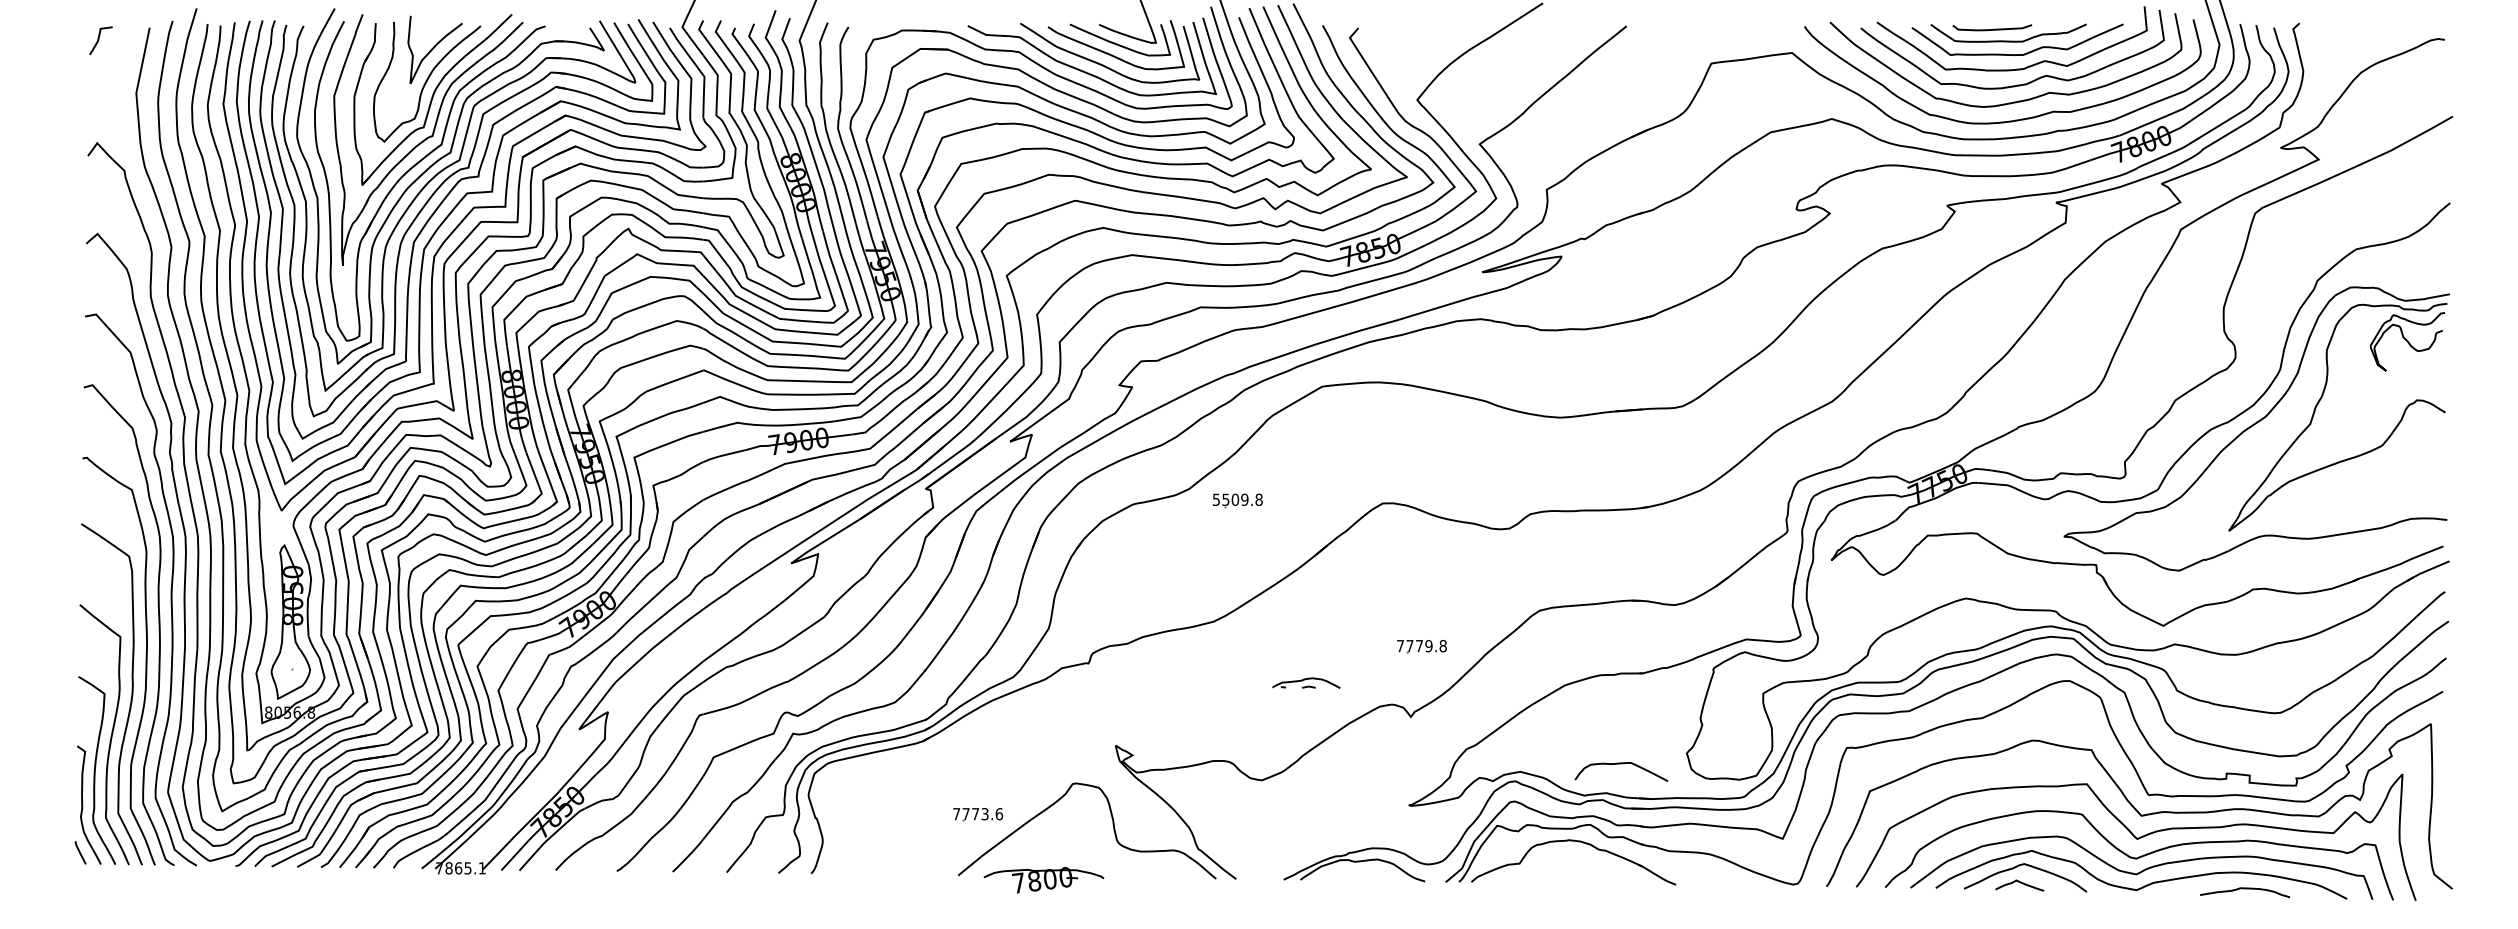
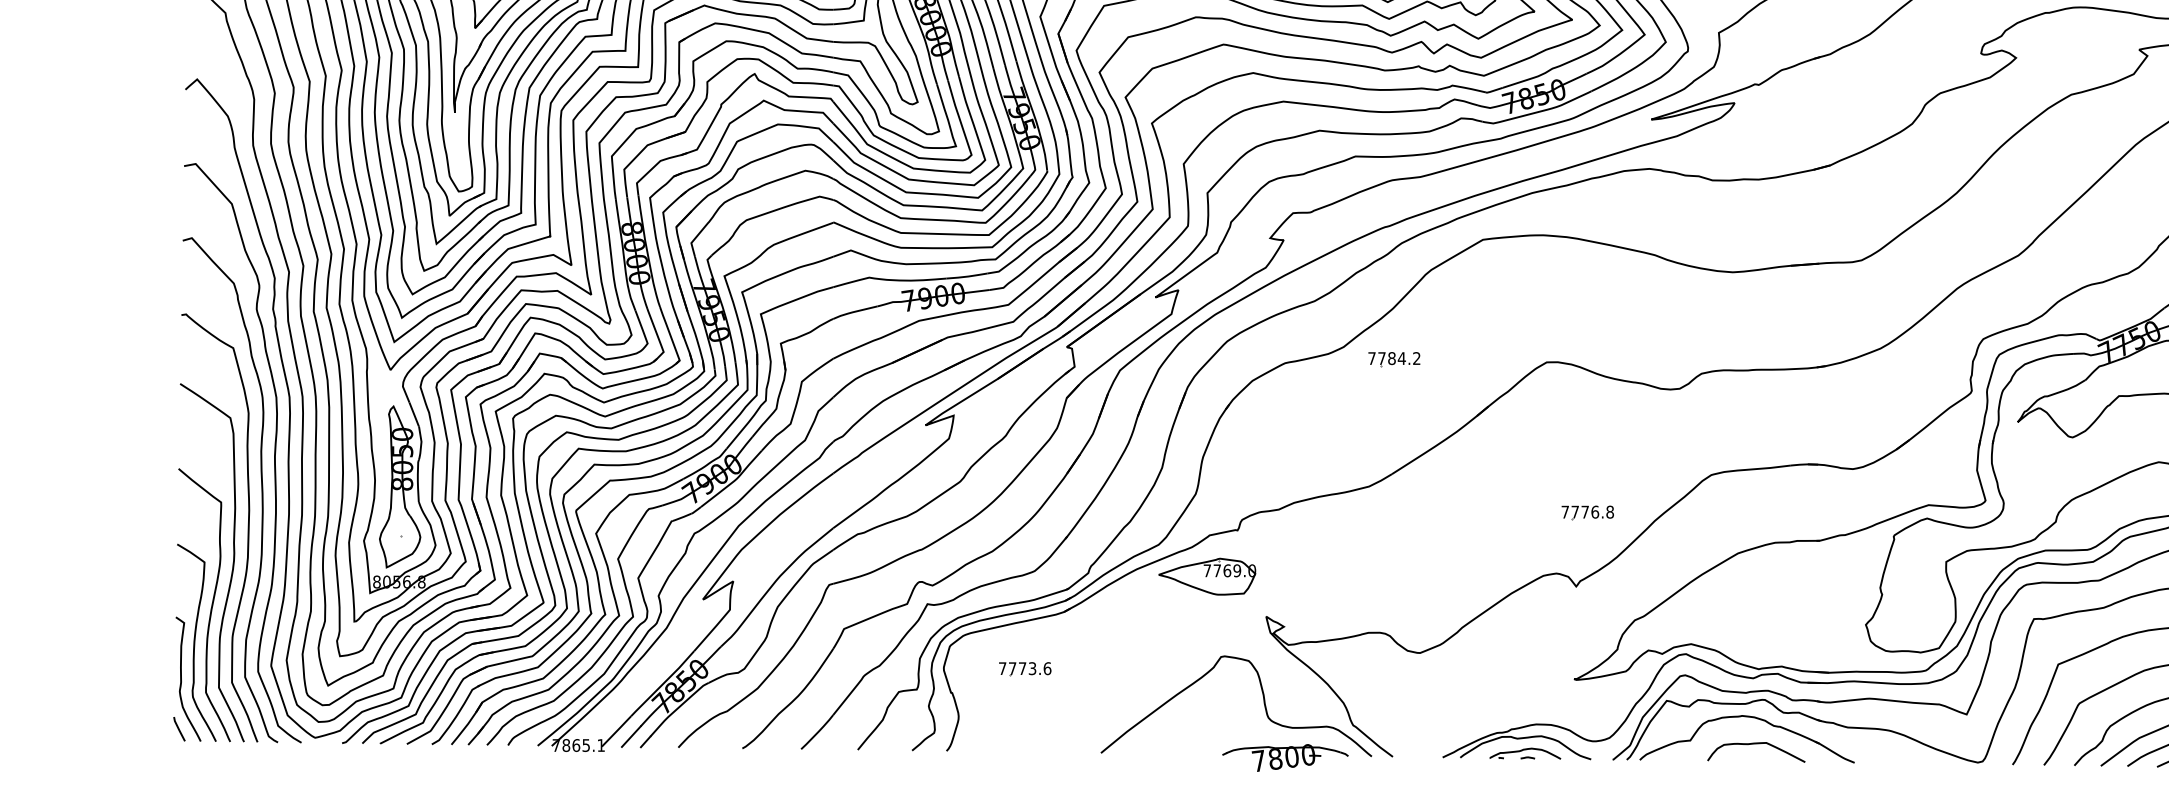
text: (1237, 499) -> (1394, 358), 5509.8 -> 7784.2
text: (1428, 646) -> (1594, 512), 7779.8 -> 7776.8
part: (1306, 682) -> (1525, 753), moved
part: (1059, 707) -> (1207, 576), added
curve: (1621, 764) -> (1756, 744), moved
part: (978, 814) -> (1025, 669), moved
part: (1043, 880) -> (1284, 758), moved

